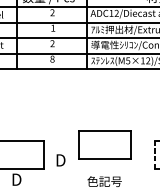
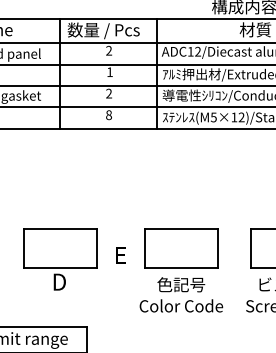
part: (104, 145) -> (181, 248), moved
line: (154, 155) -> (250, 248), dashed -> solid
text: (60, 160) -> (120, 255), D -> E

